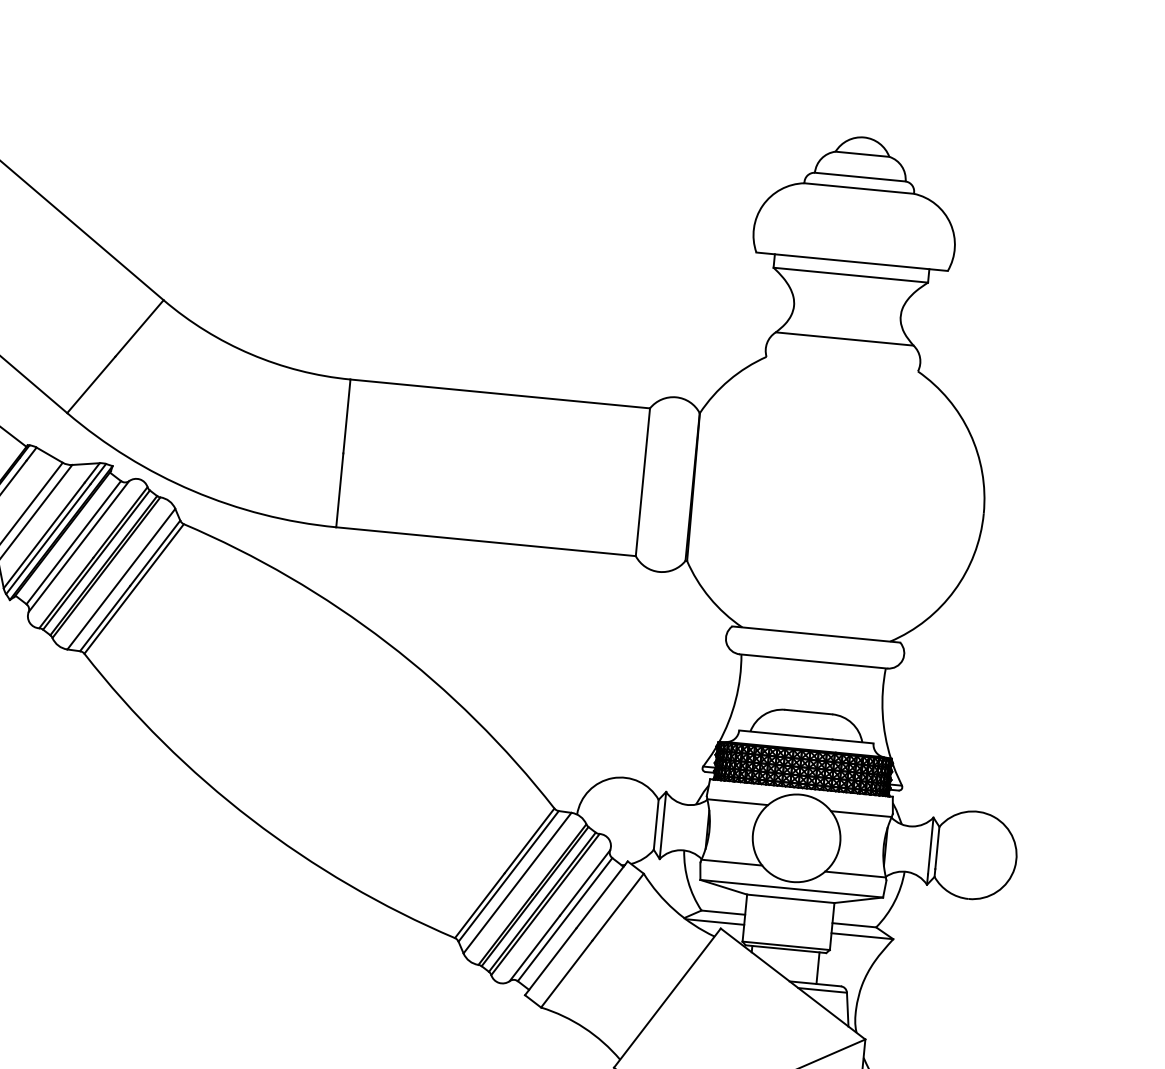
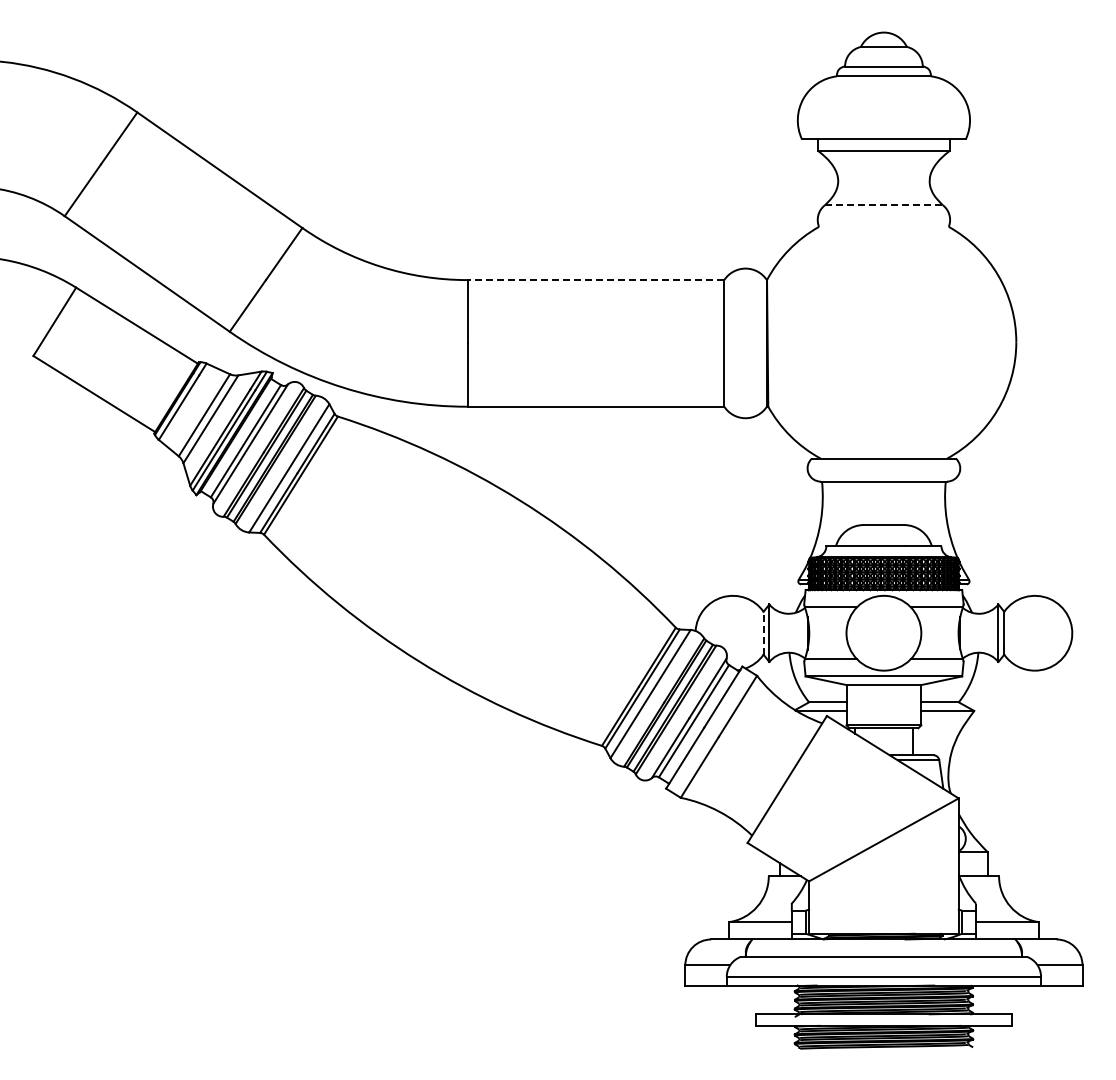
line: (845, 339) -> (884, 205), solid -> dashed
line: (499, 394) -> (595, 280), solid -> dashed
line: (656, 823) -> (763, 632), solid -> dashed

